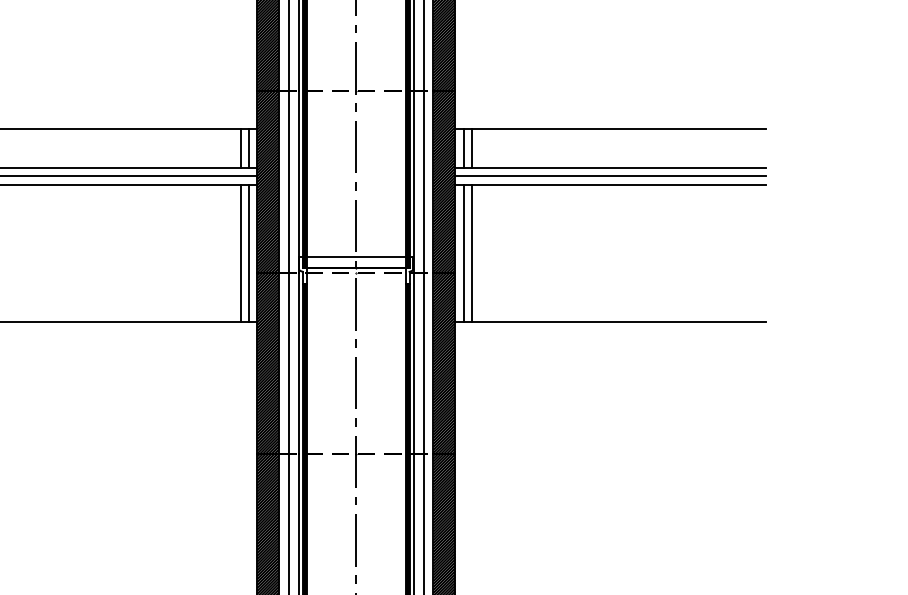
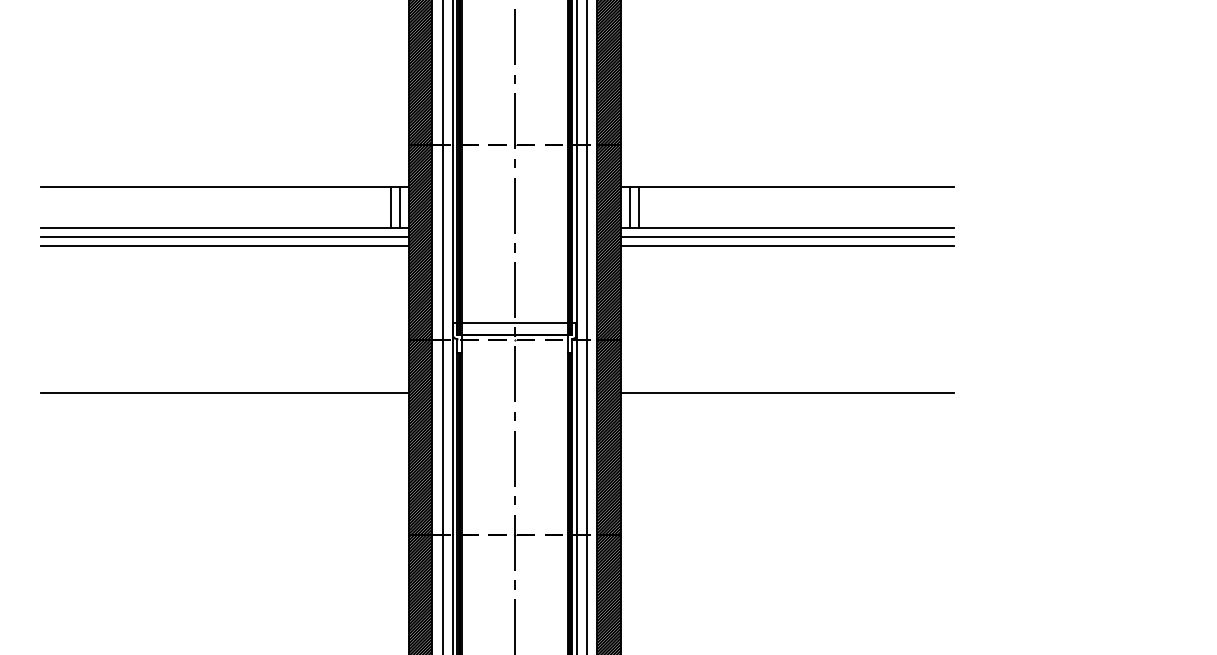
line: (240, 253) -> (390, 319), removed
line: (248, 253) -> (399, 319), removed
line: (463, 253) -> (629, 319), removed
line: (471, 253) -> (638, 319), removed

